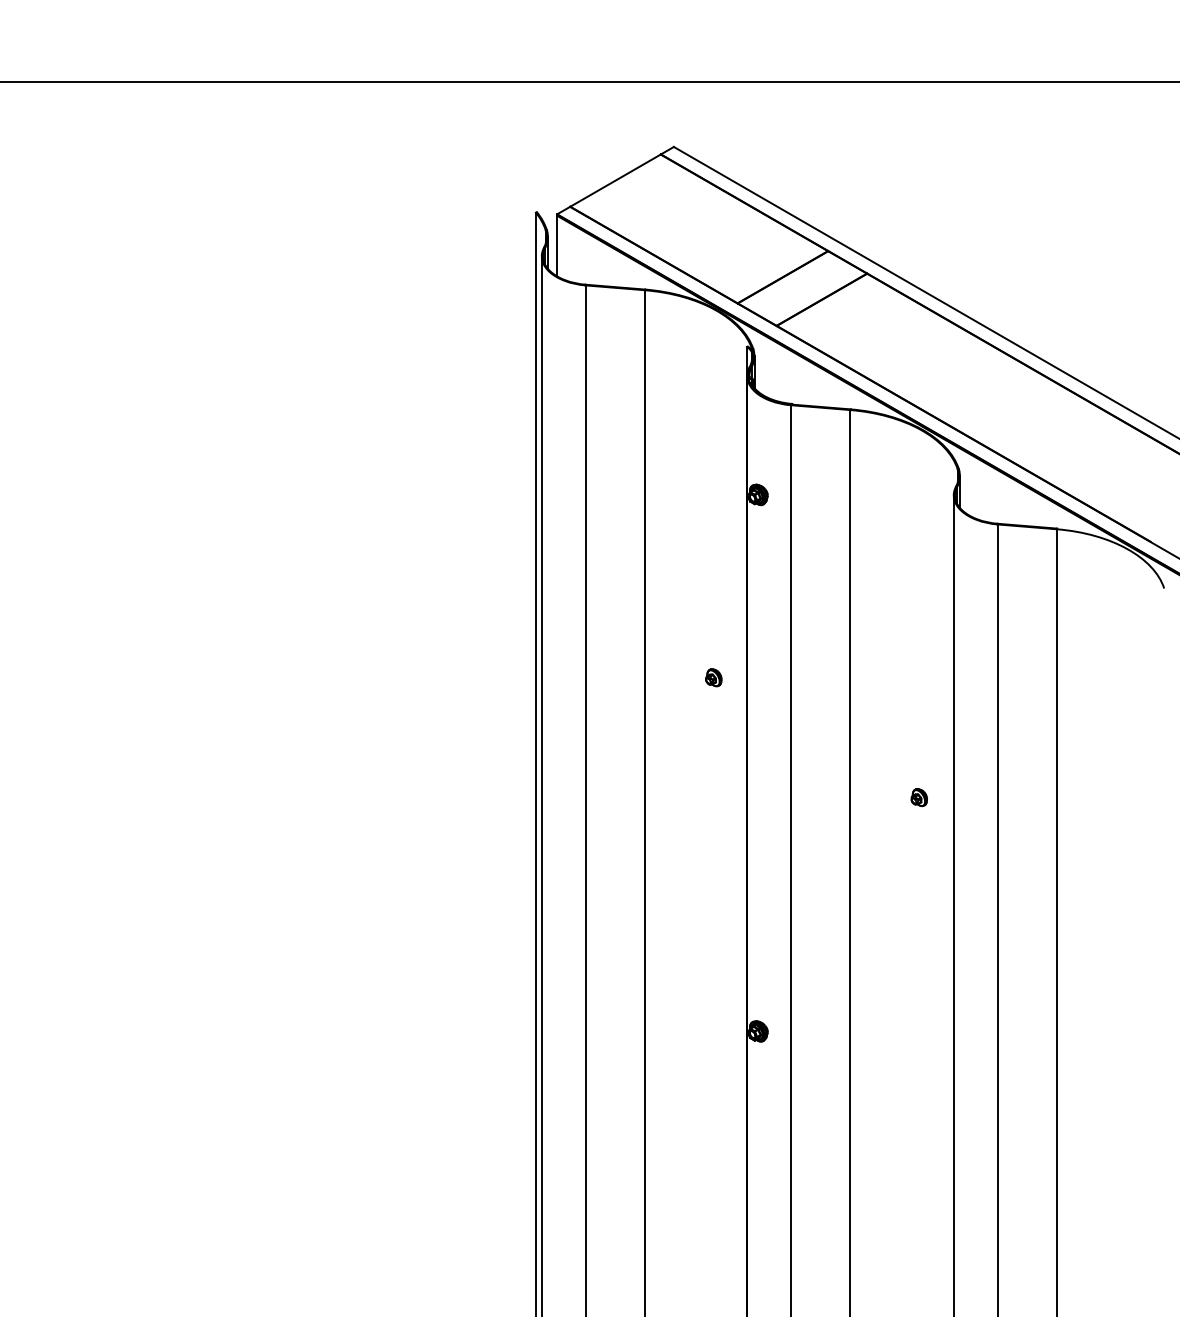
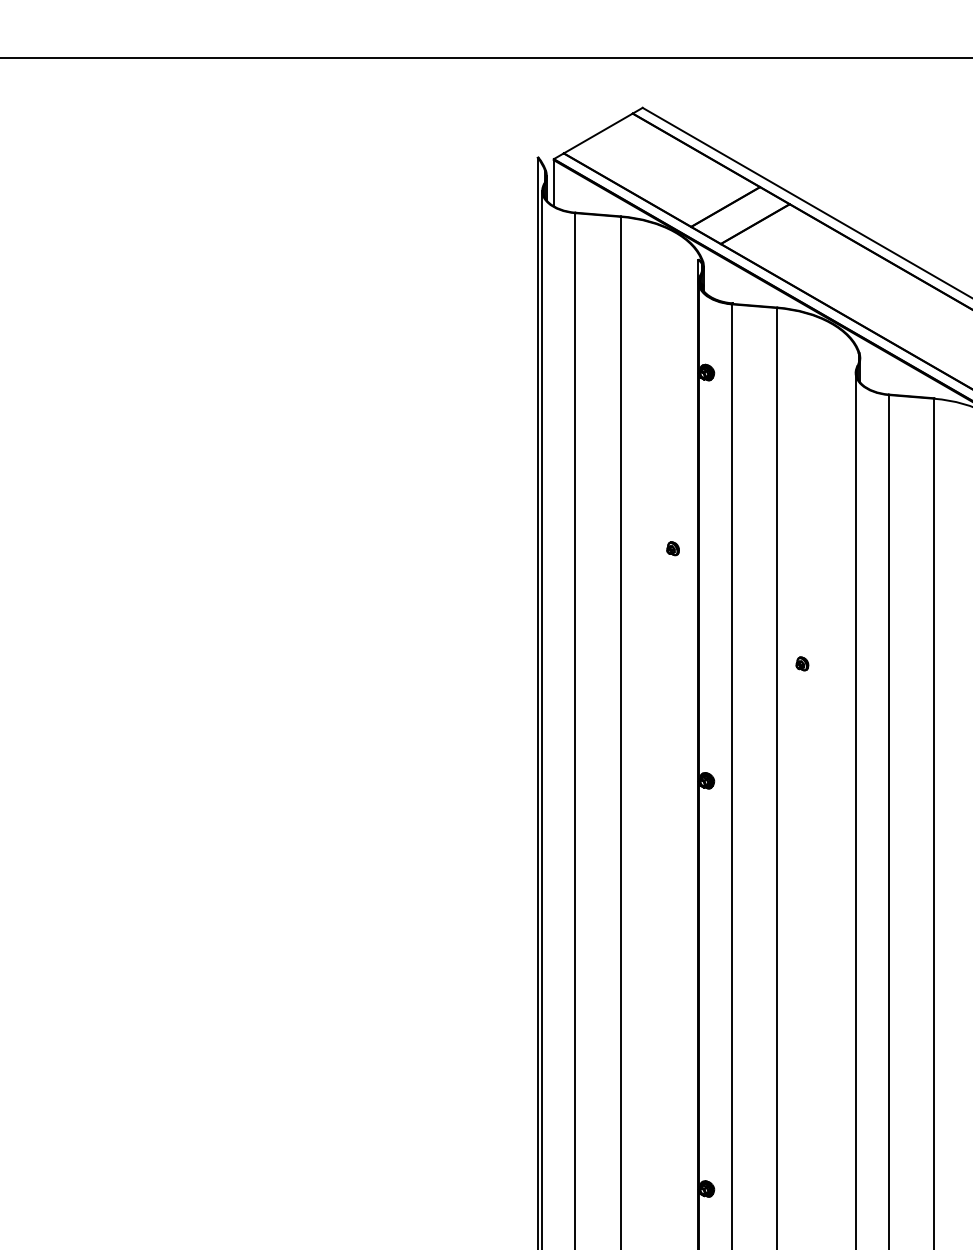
part: (713, 677) -> (672, 548), moved
part: (919, 797) -> (802, 663), moved

